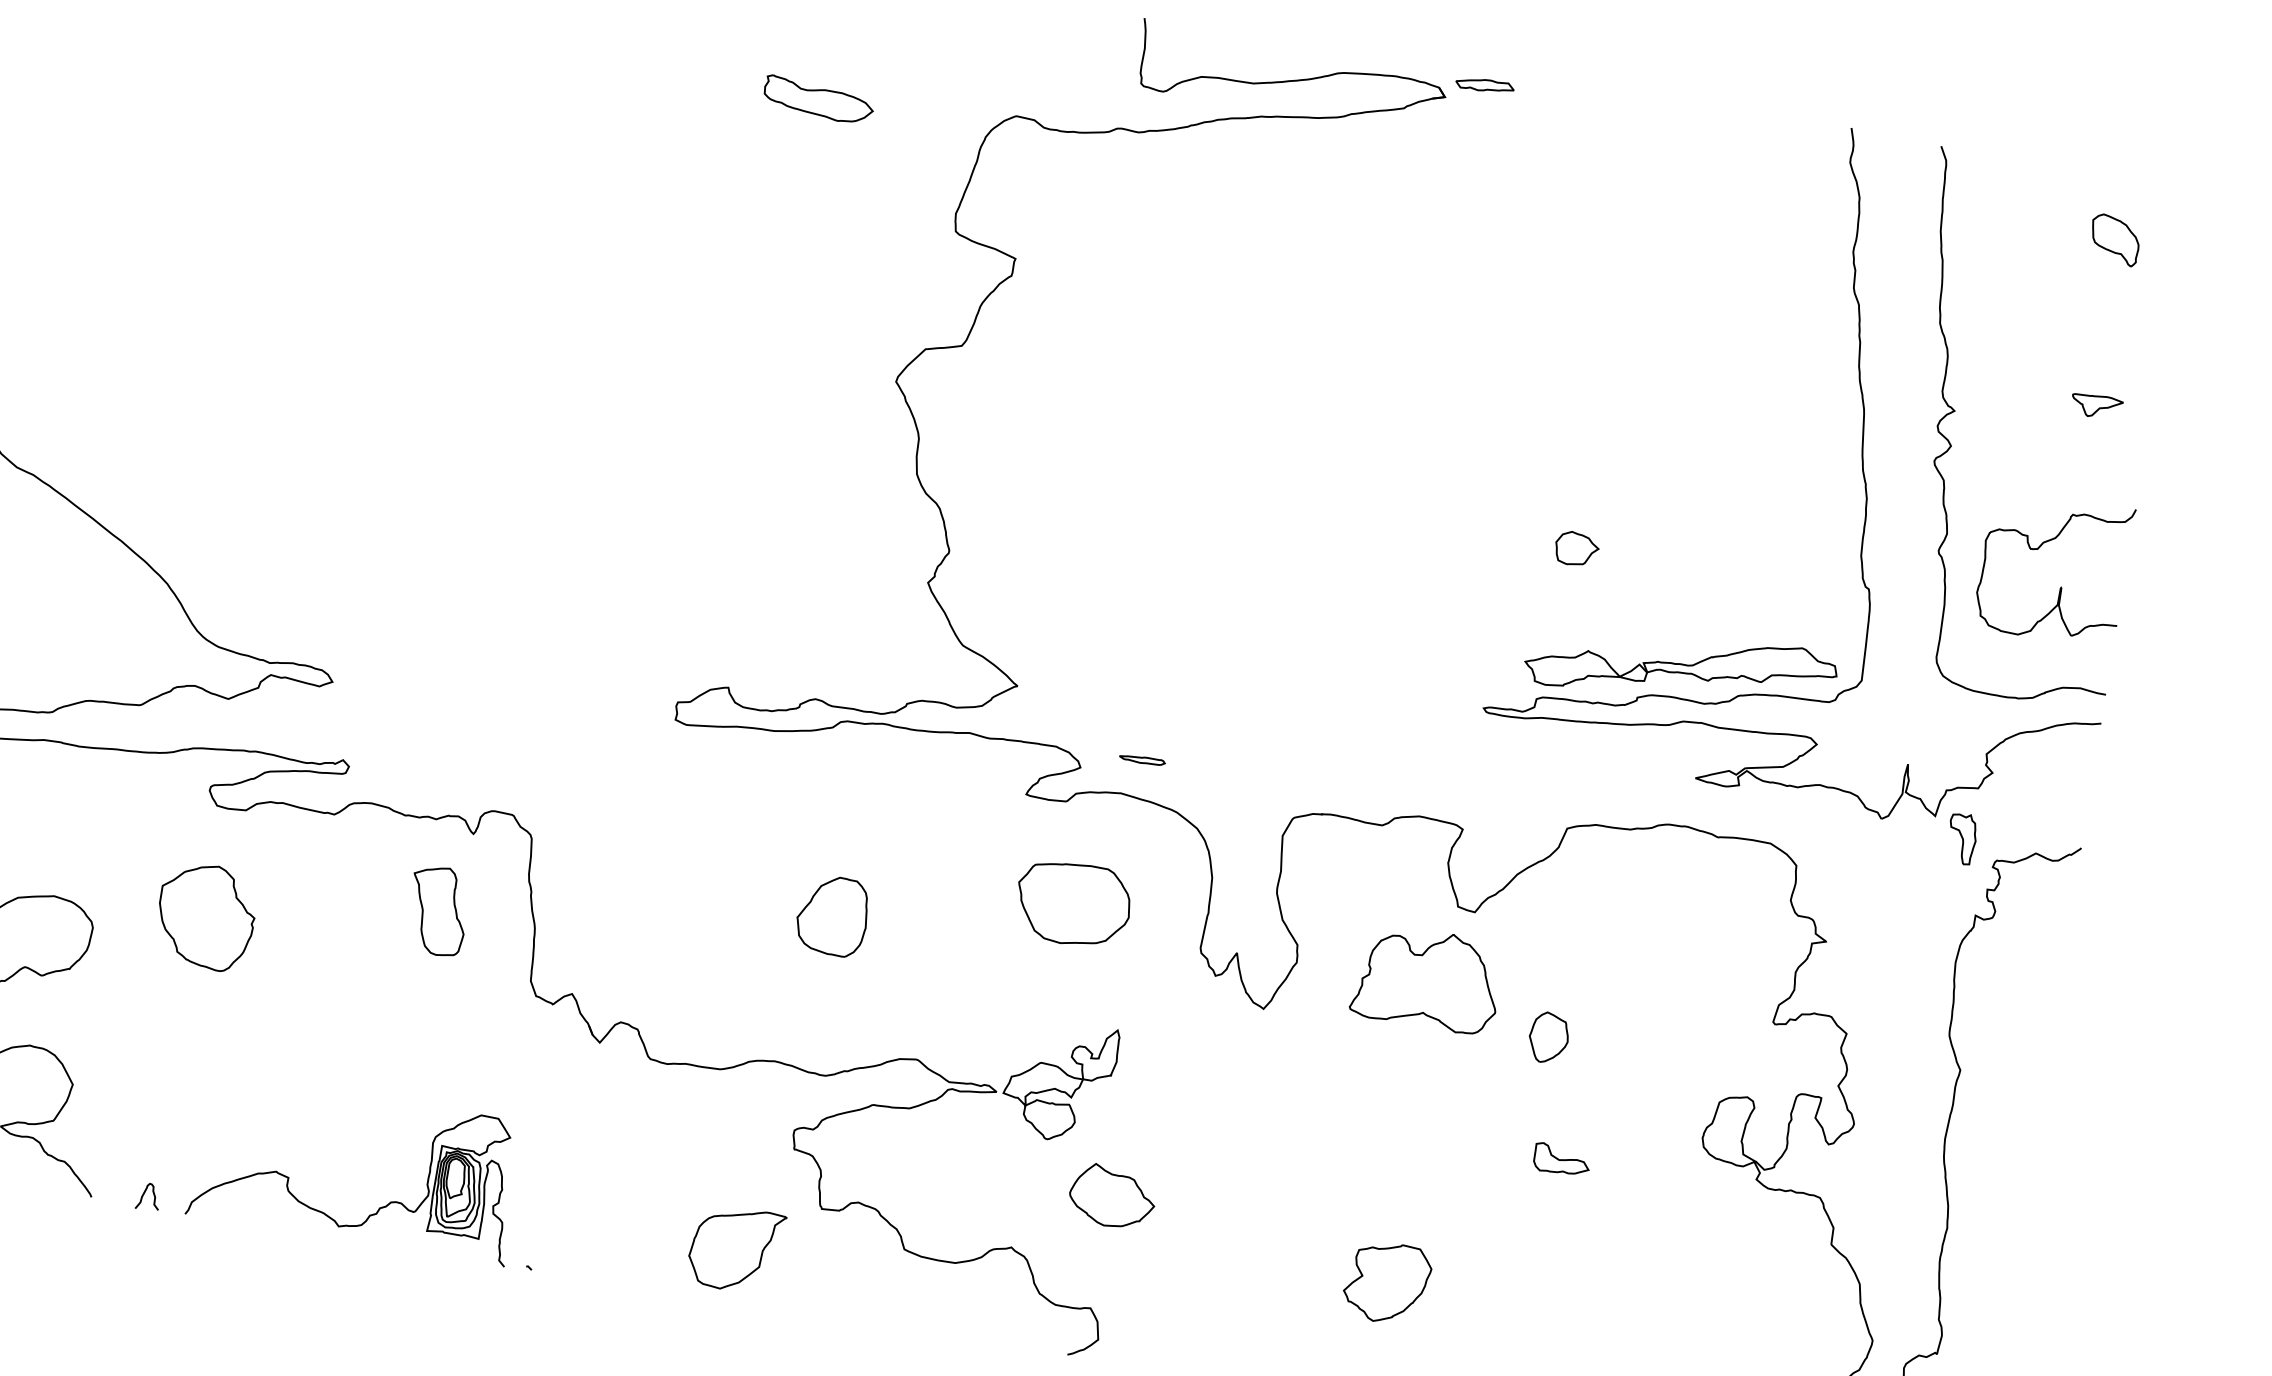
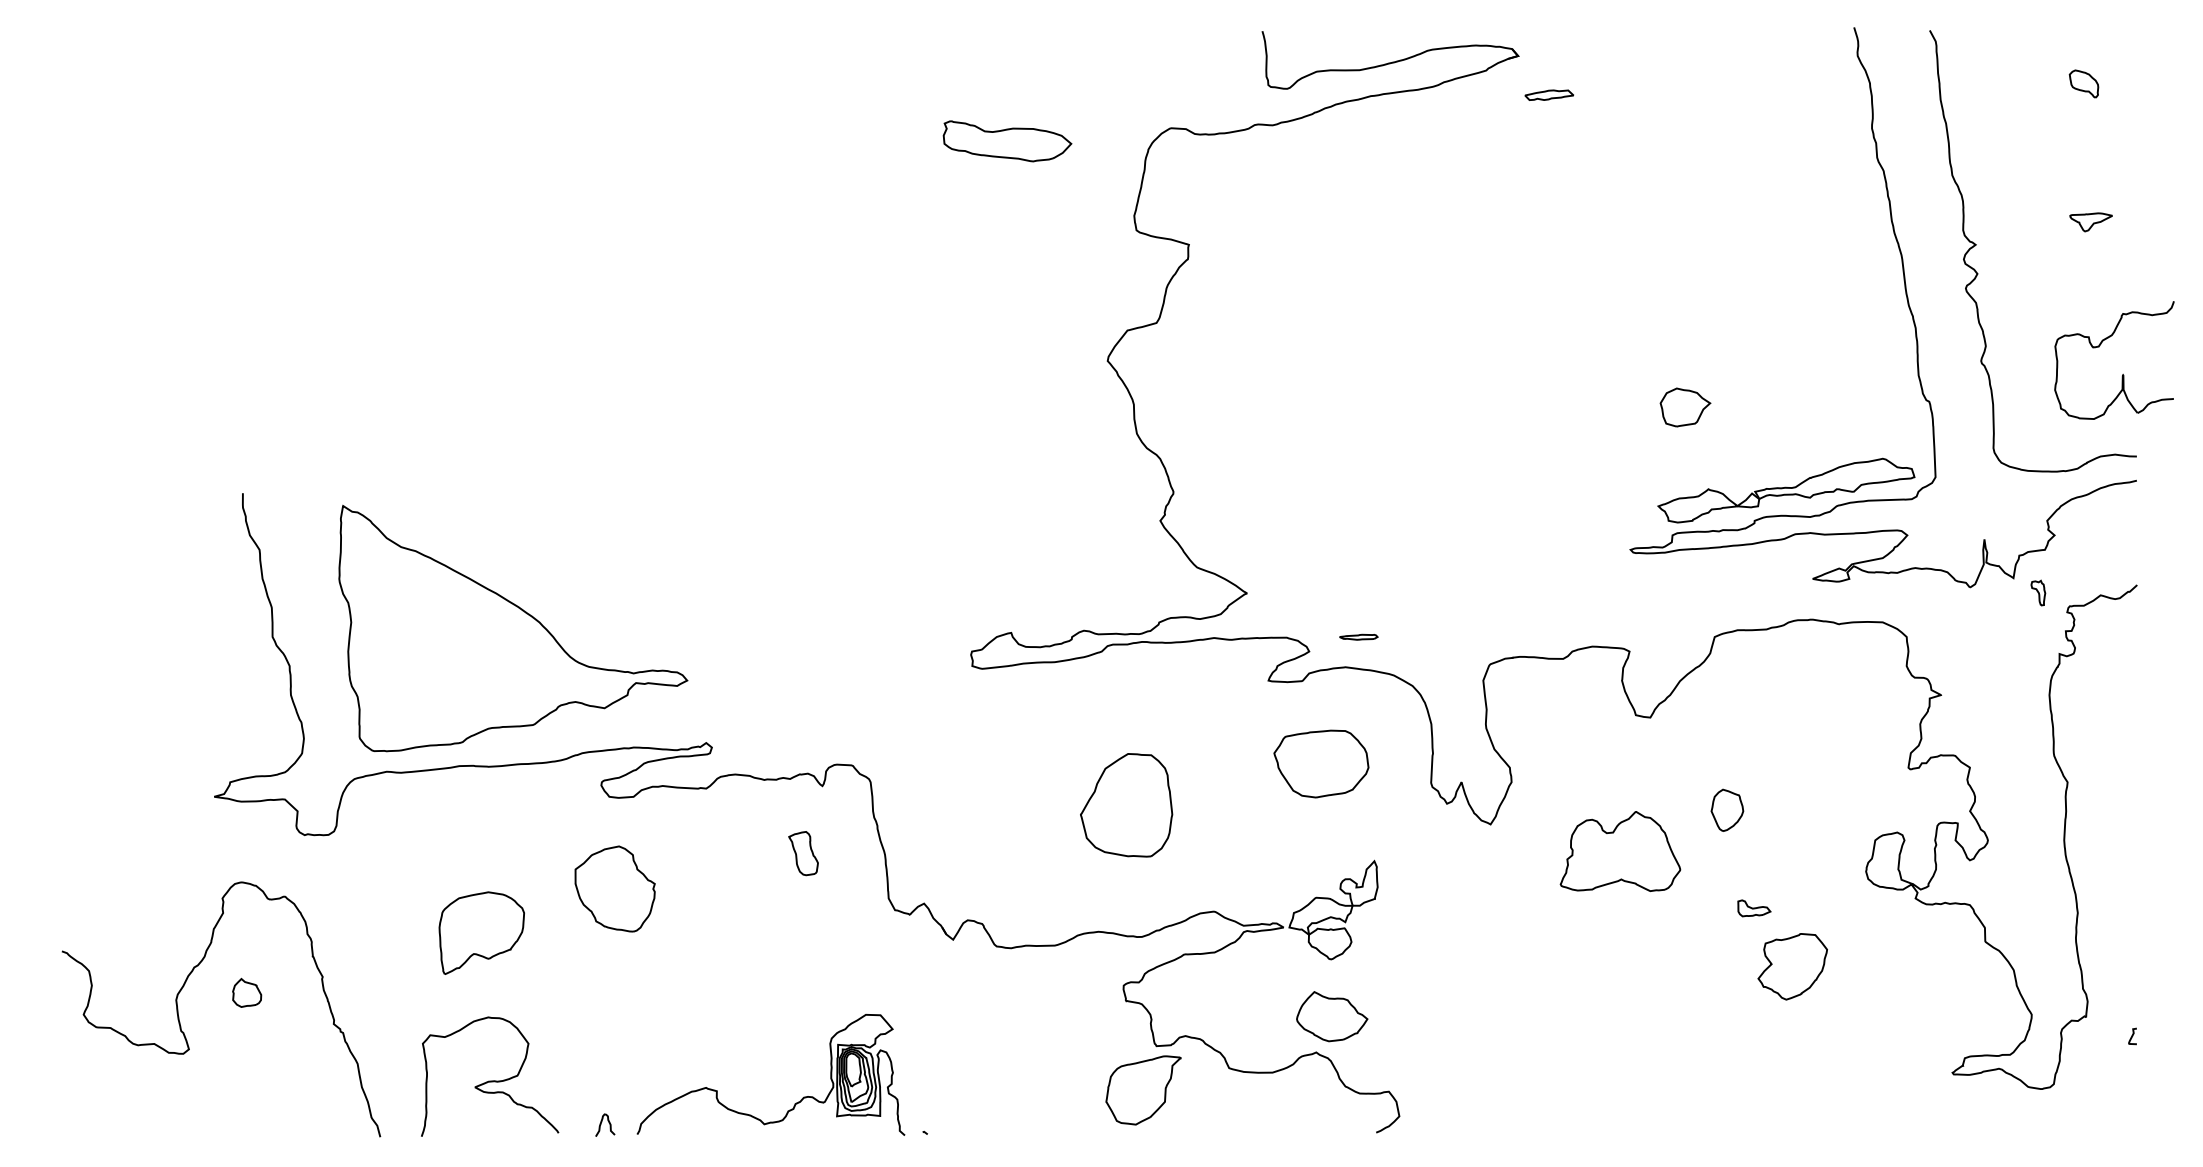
part: (1484, 84) -> (1548, 94), moved
part: (817, 100) -> (1006, 141), size x1.4
part: (2114, 239) -> (2083, 83), size x0.7
part: (1576, 549) -> (1685, 407), size x1.4
part: (2061, 585) -> (2123, 373), moved
part: (1962, 838) -> (2038, 592), size x0.6
part: (437, 910) -> (803, 853), size x0.6
part: (832, 915) -> (1126, 805), size x1.6
part: (1427, 979) -> (1620, 851), moved
part: (1562, 1160) -> (1754, 908), size x0.7
part: (1112, 1196) -> (1332, 1016), moved
part: (735, 1249) -> (1143, 1090), moved
part: (1386, 1282) -> (1792, 966), moved

